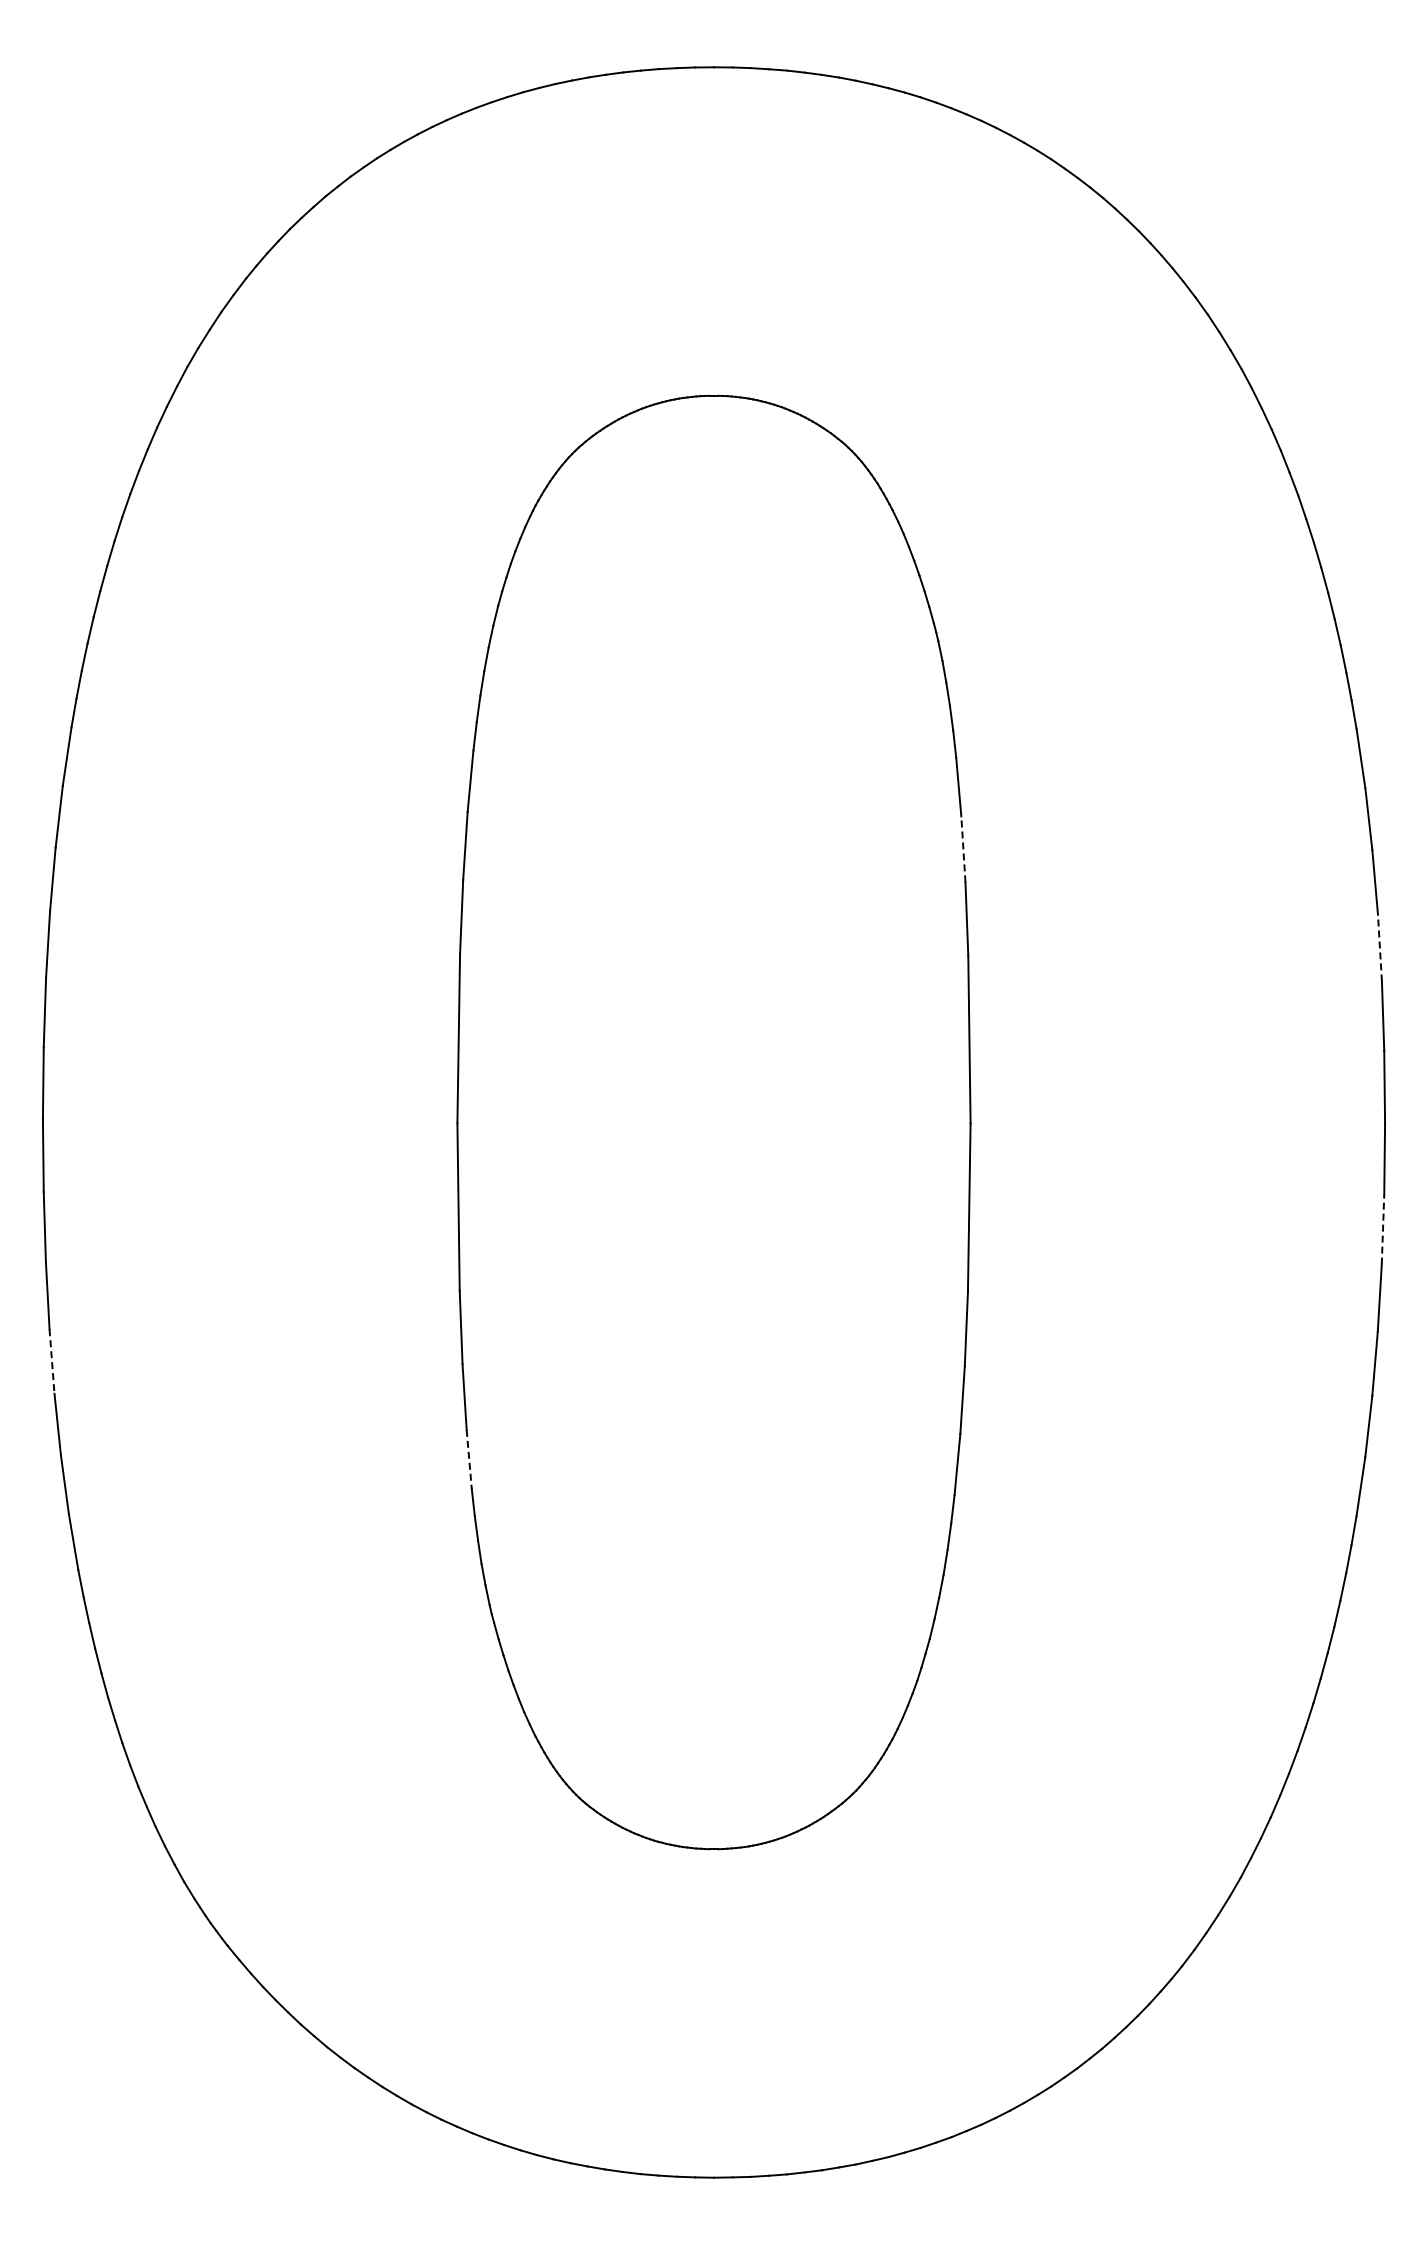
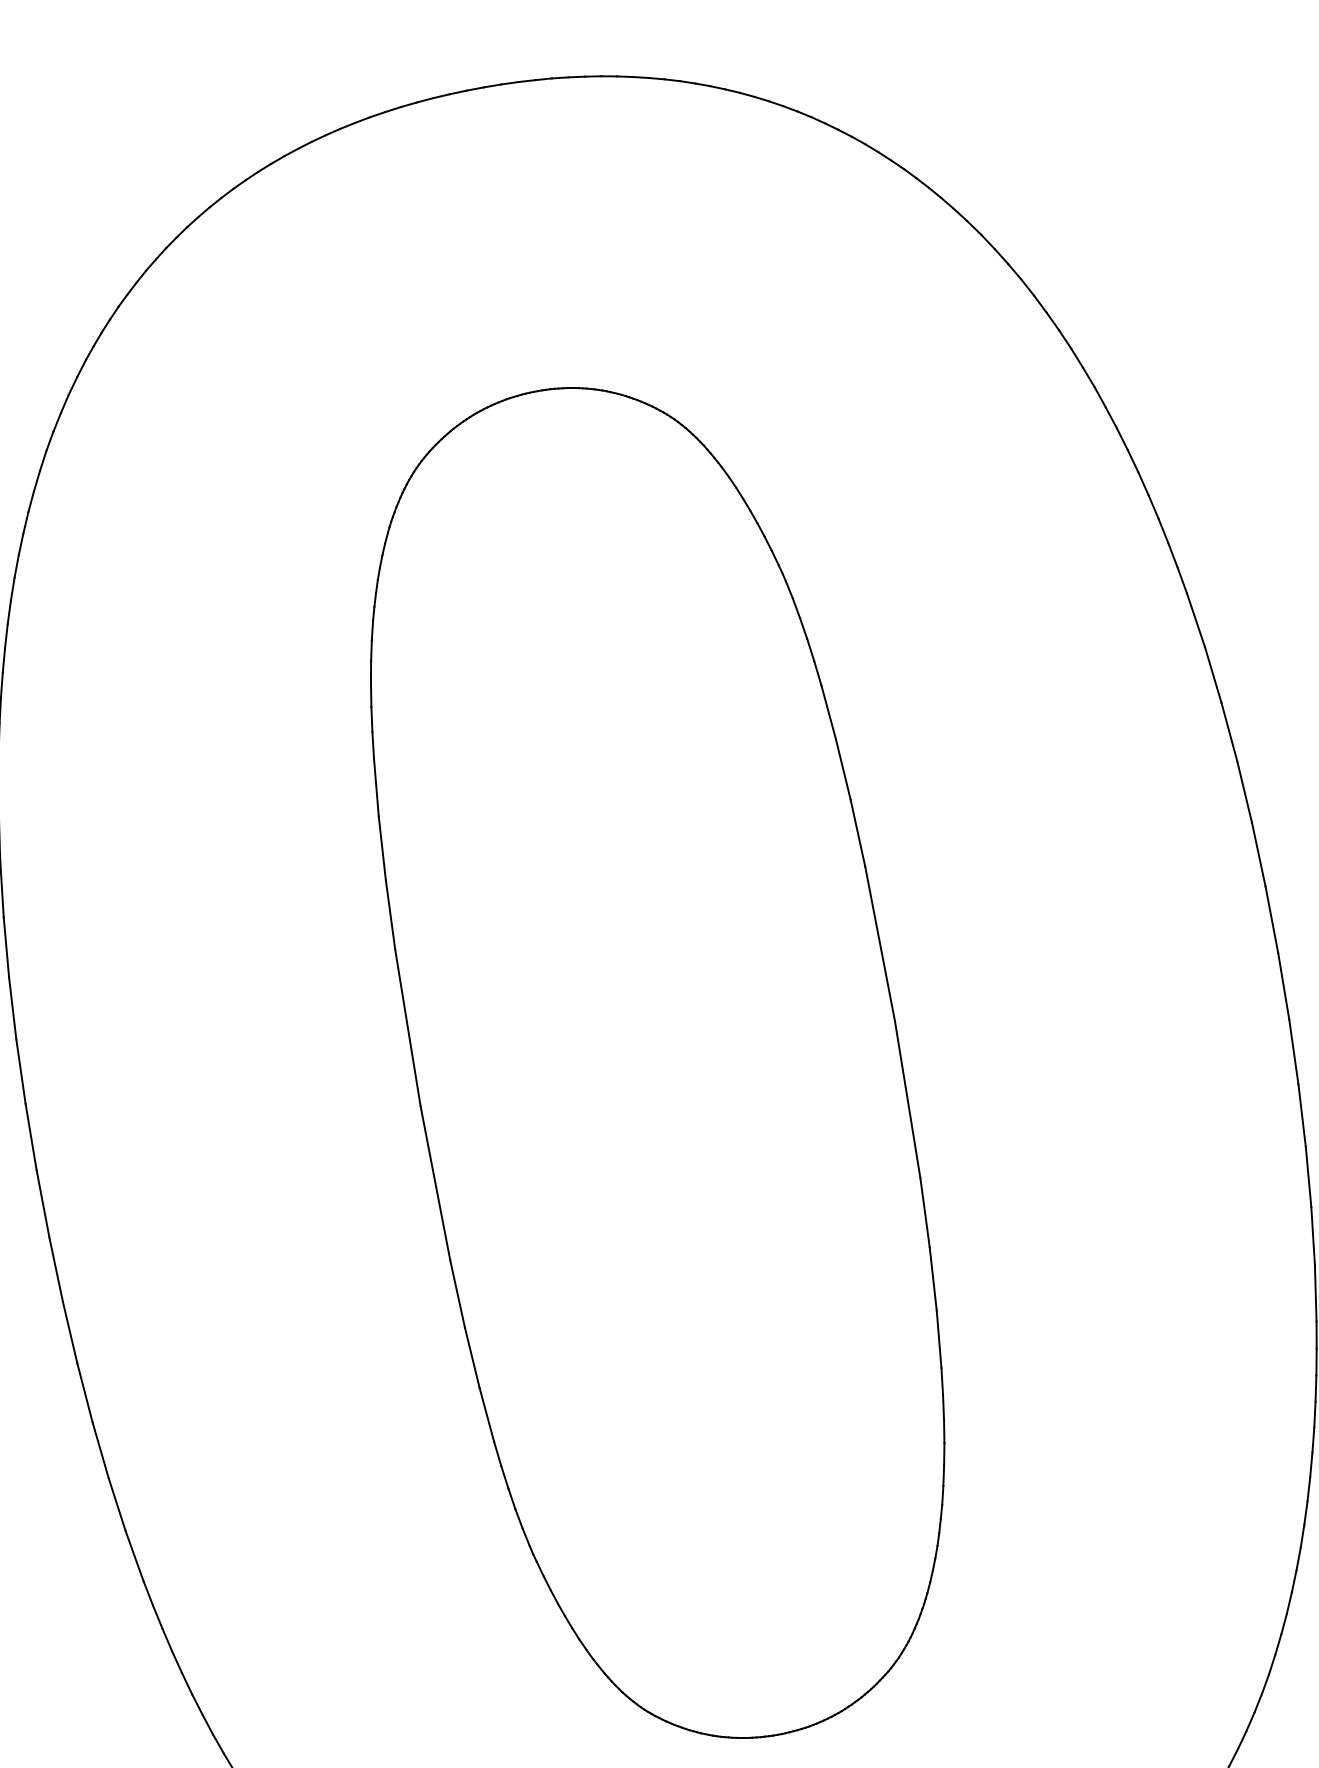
line: (963, 848) -> (843, 768), dashed -> solid
line: (1379, 947) -> (1244, 791), dashed -> solid
line: (1383, 1229) -> (1294, 1051), dashed -> solid
line: (52, 1361) -> (85, 1392), dashed -> solid
line: (469, 1459) -> (487, 1414), dashed -> solid

